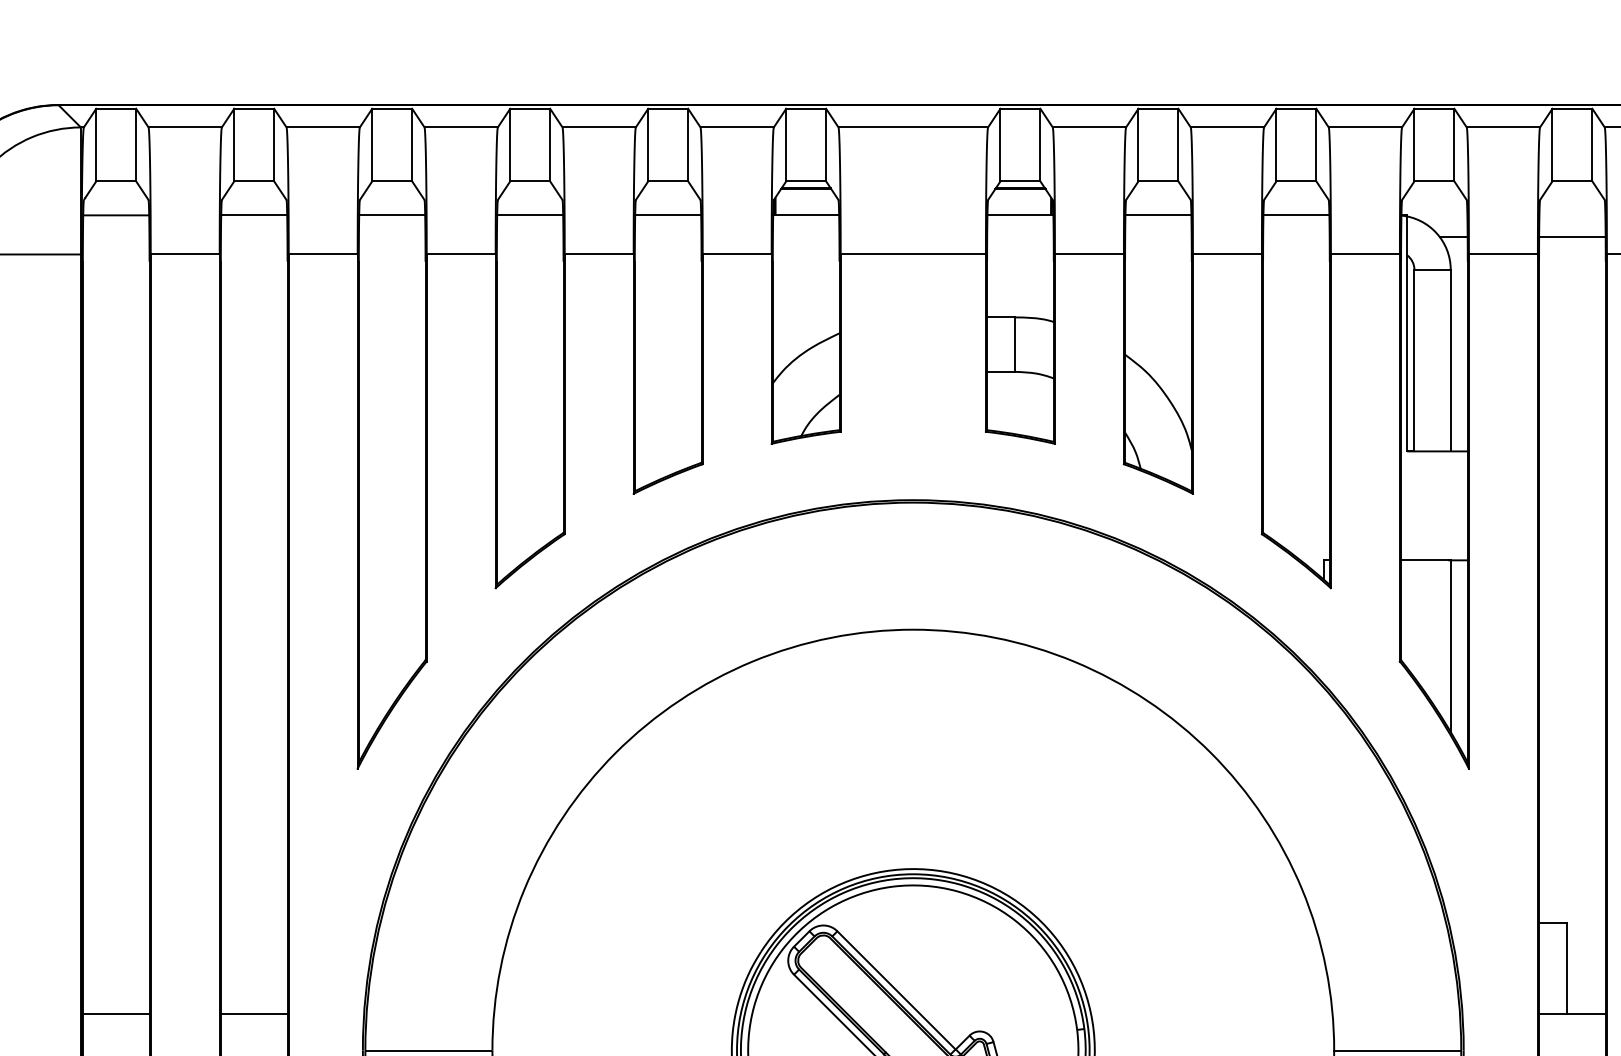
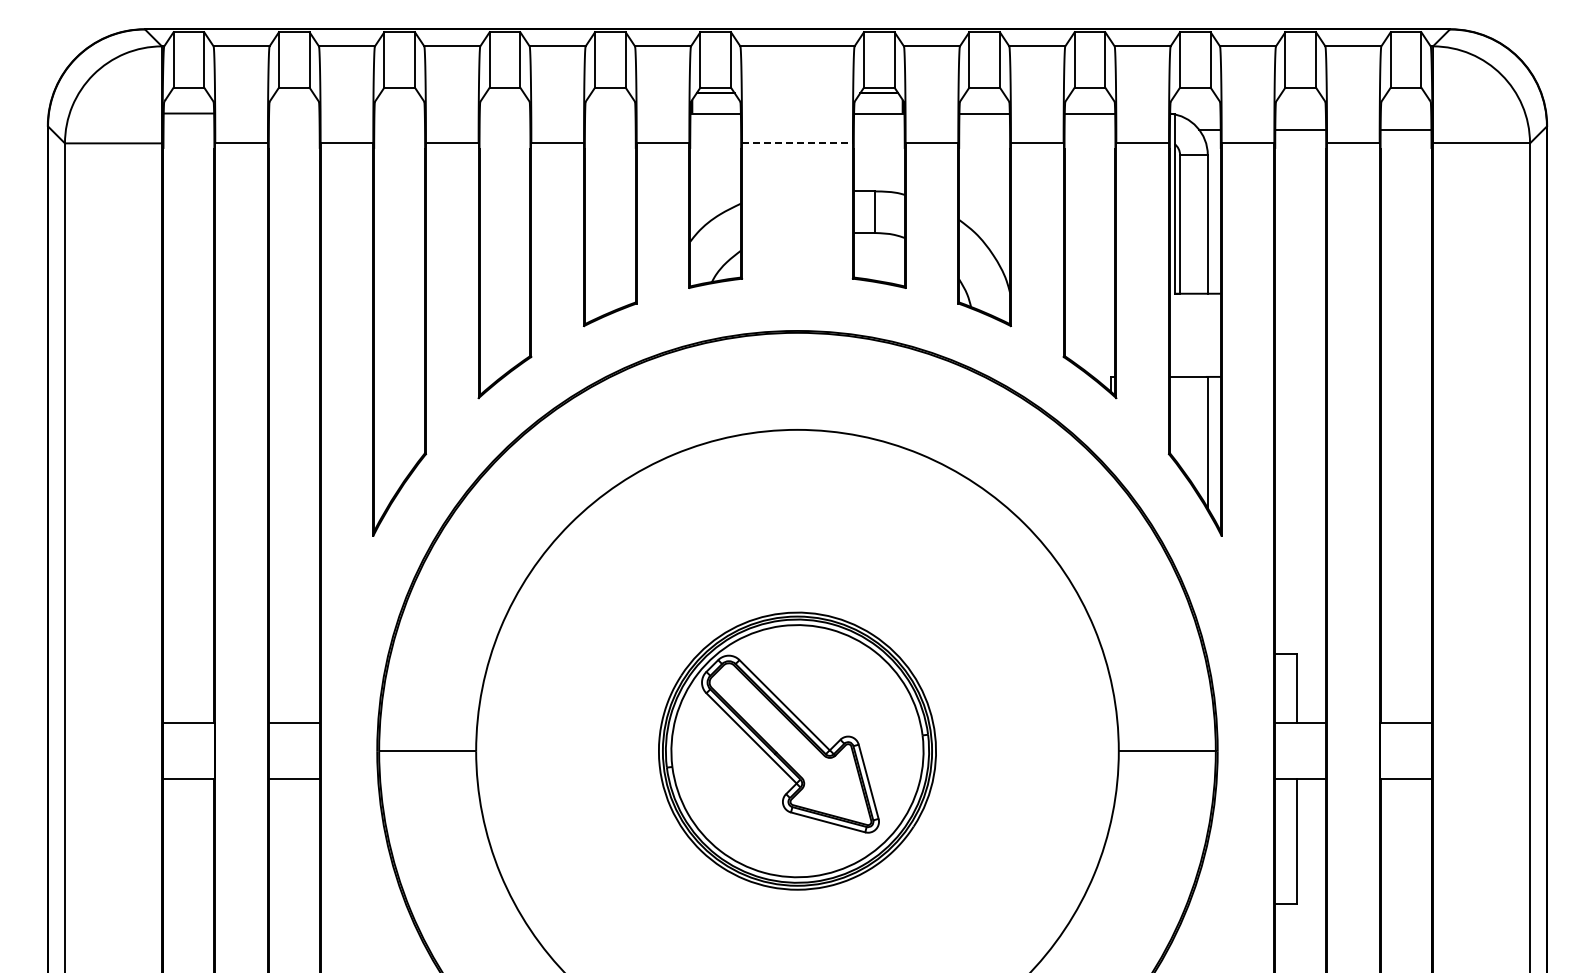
line: (254, 215) -> (294, 113), removed
line: (392, 215) -> (399, 113), removed
line: (529, 215) -> (504, 113), removed
line: (668, 215) -> (610, 113), removed
line: (913, 254) -> (797, 143), solid -> dashed

